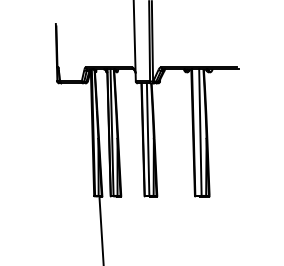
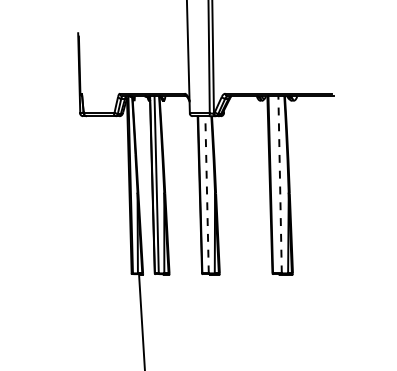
line: (200, 132) -> (280, 184), solid -> dashed
line: (148, 139) -> (207, 194), solid -> dashed

